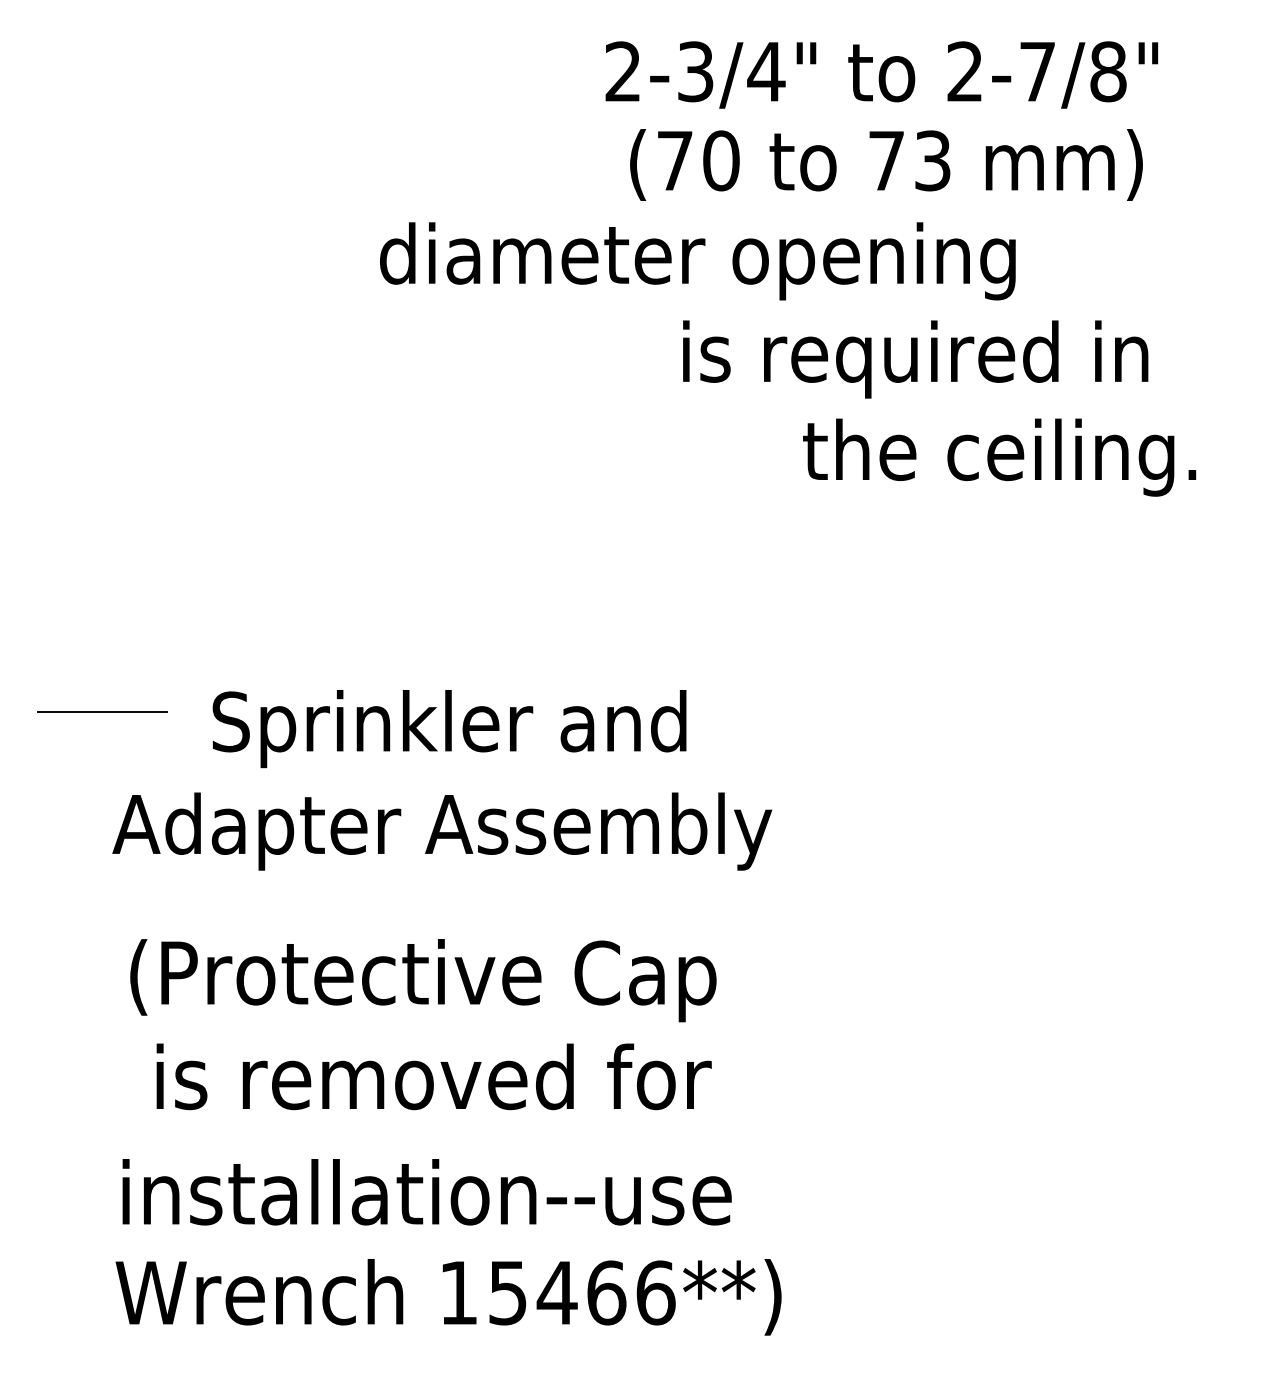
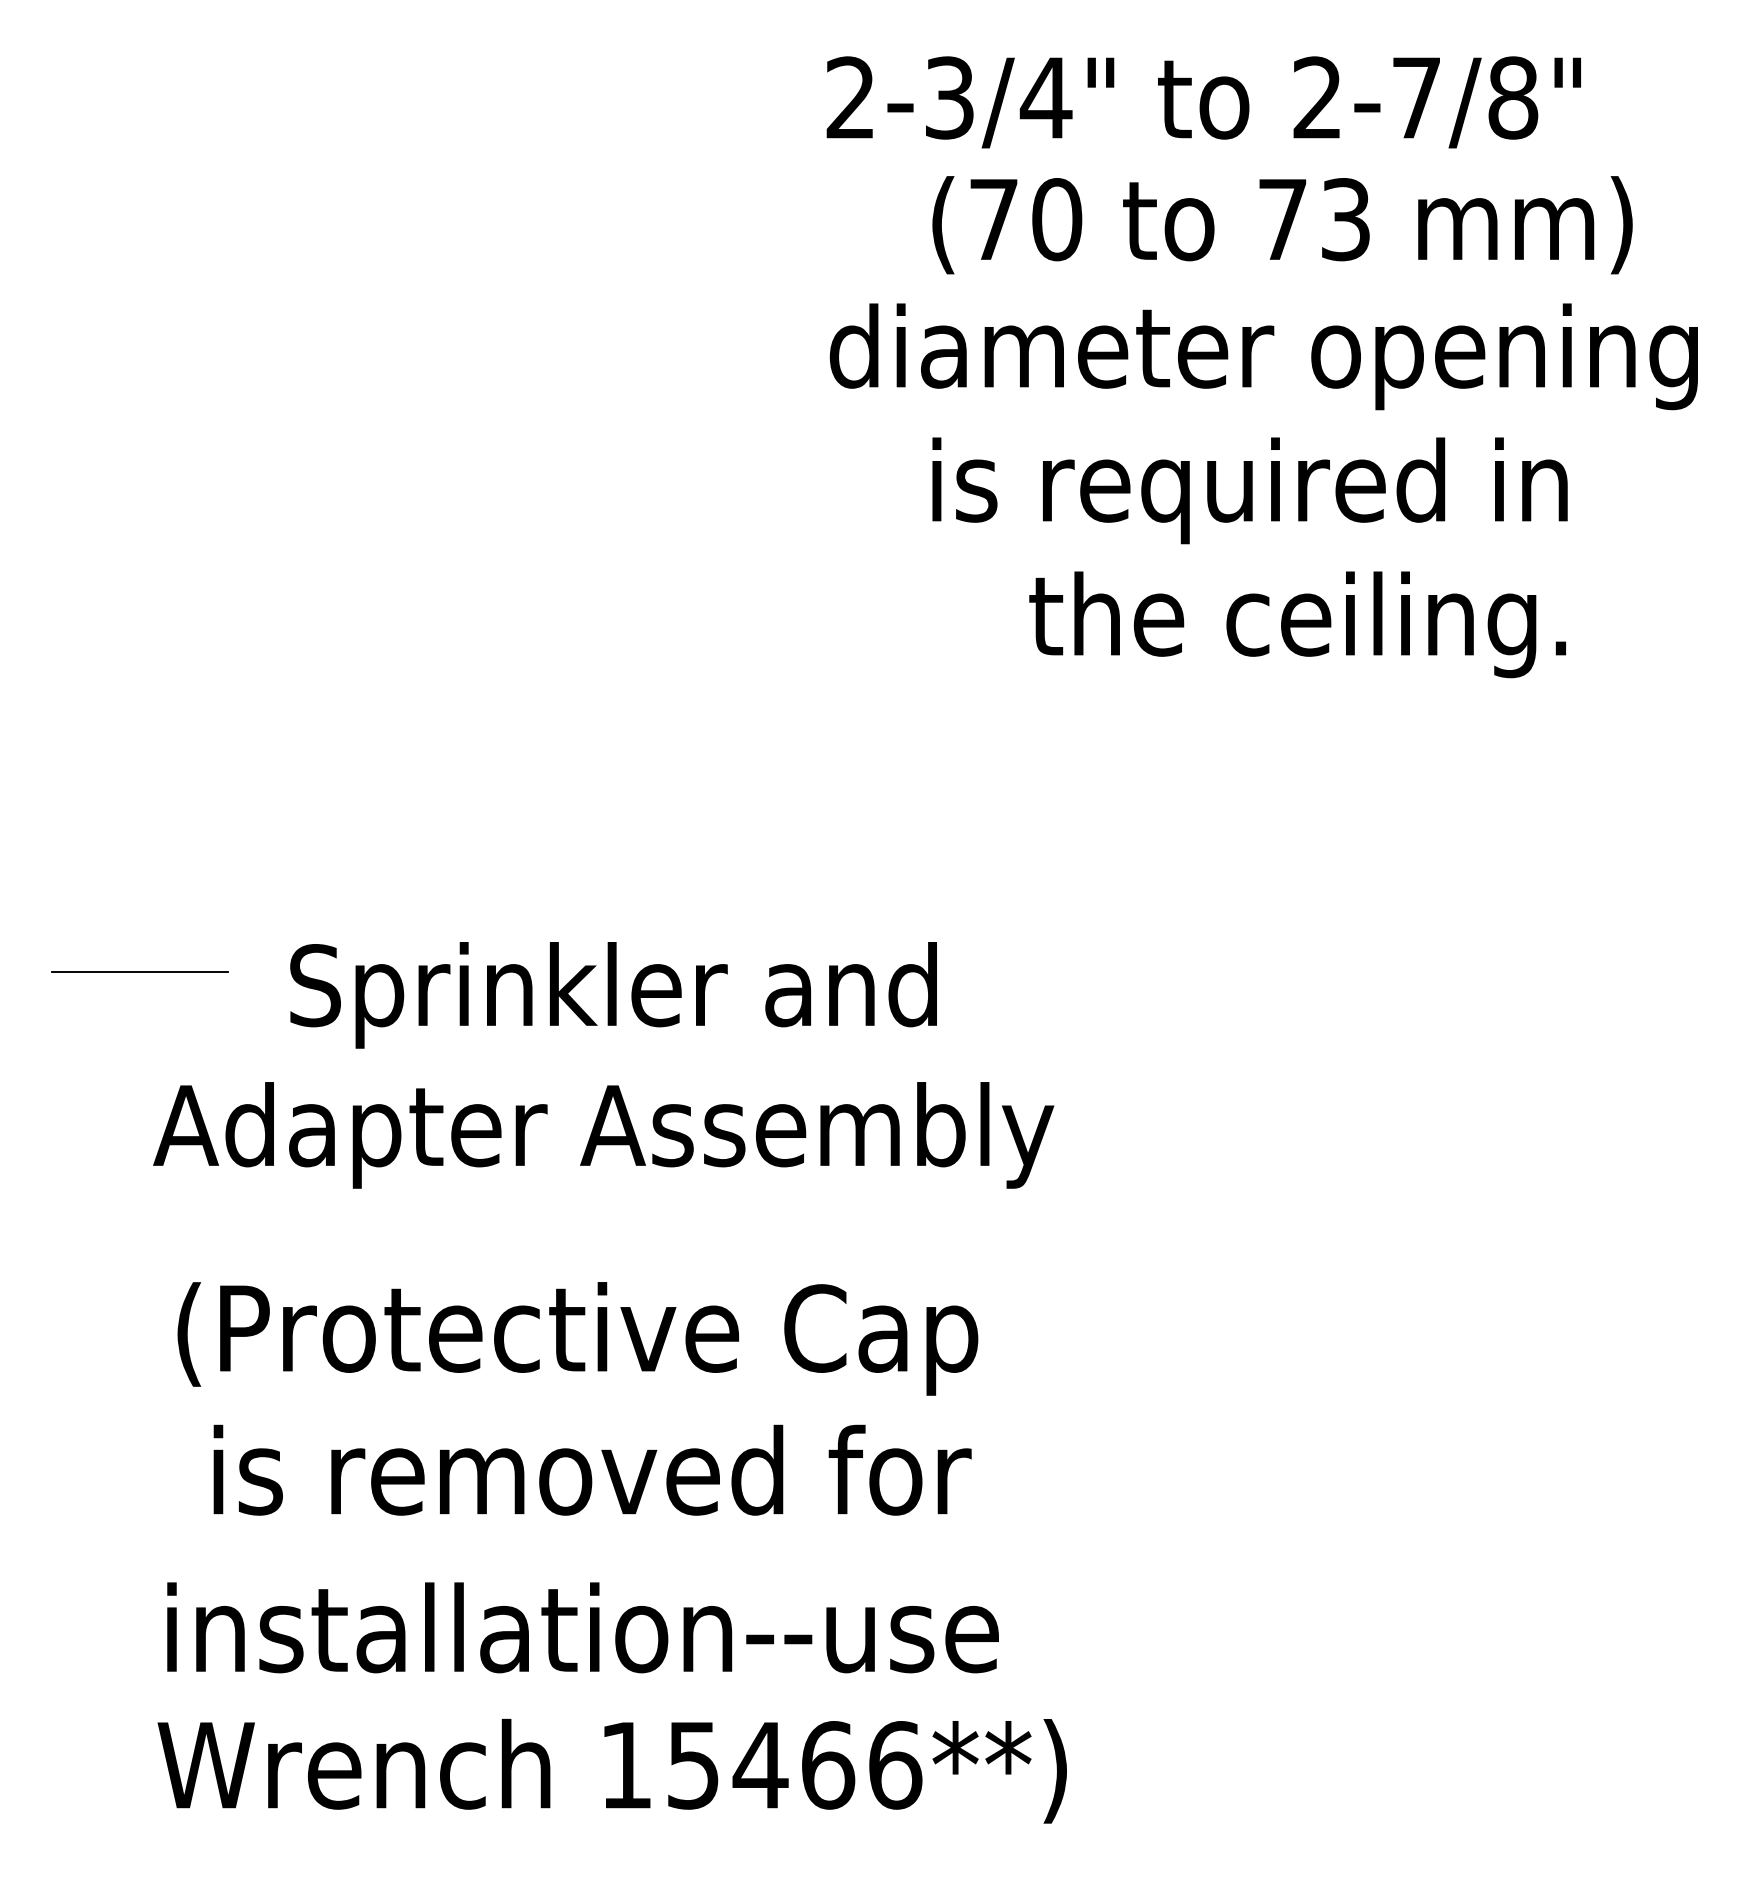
text: (886, 164) -> (1282, 224), moved
text: (697, 261) -> (1263, 356), moved
text: (999, 457) -> (1297, 624), moved

